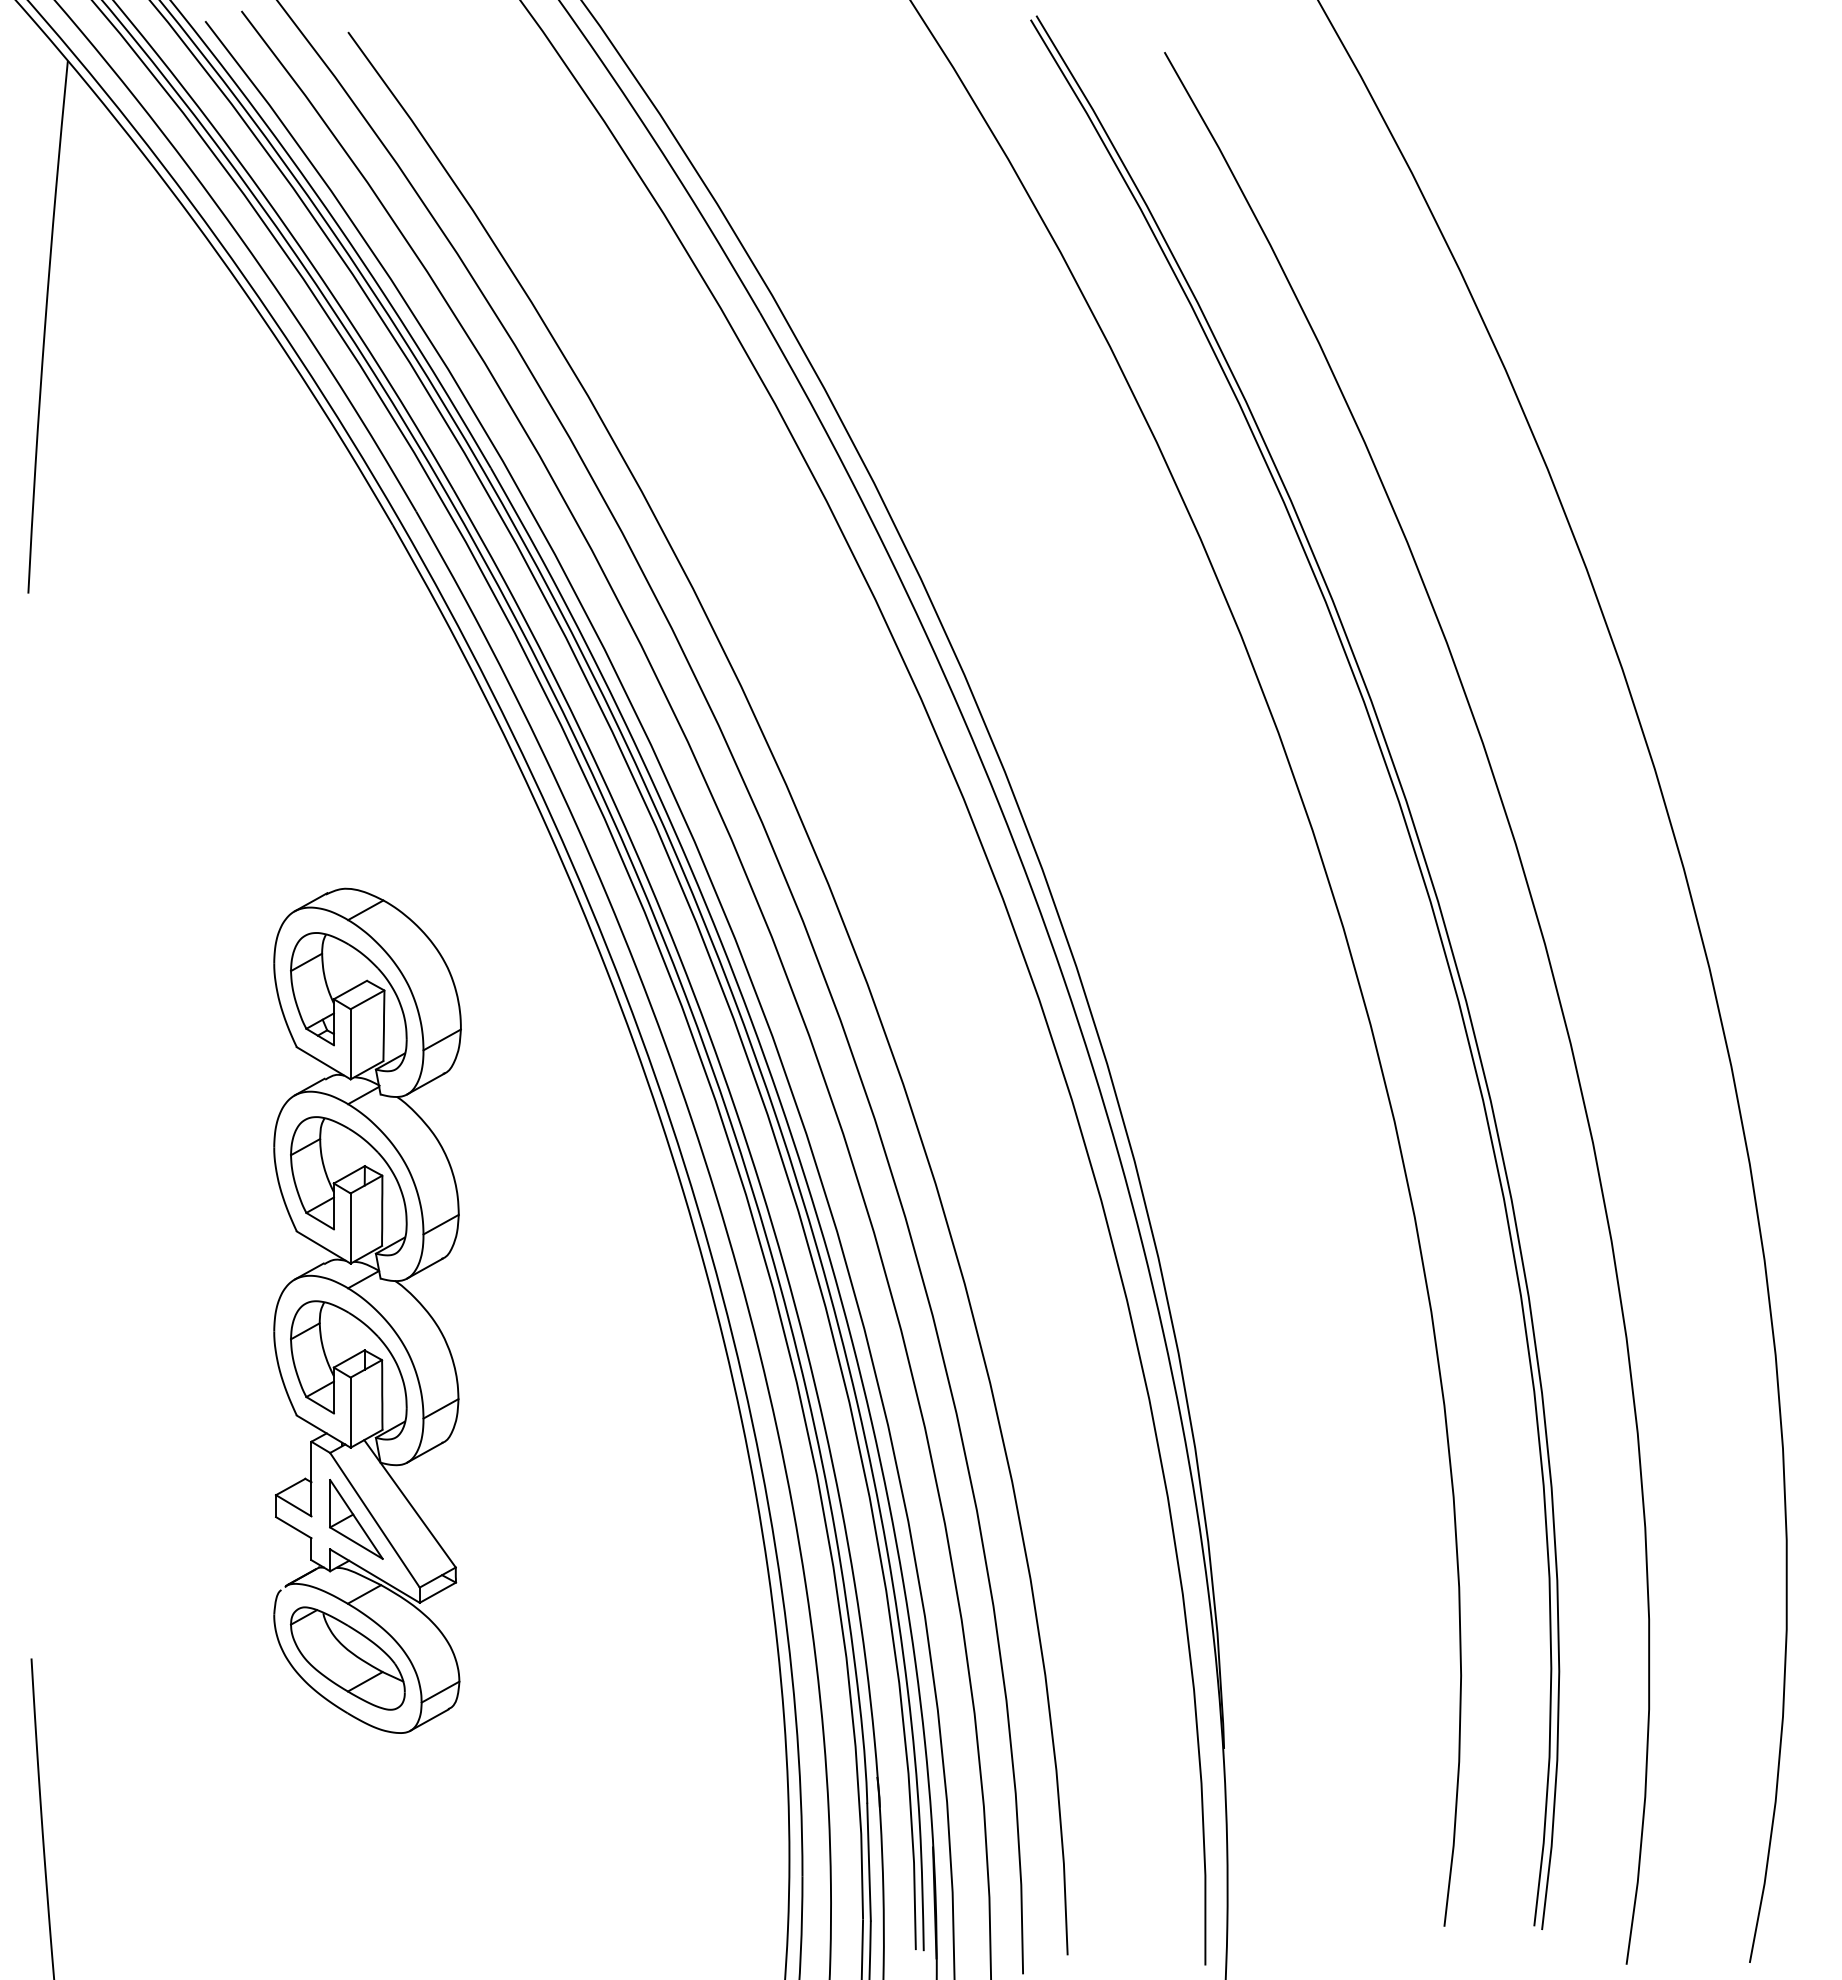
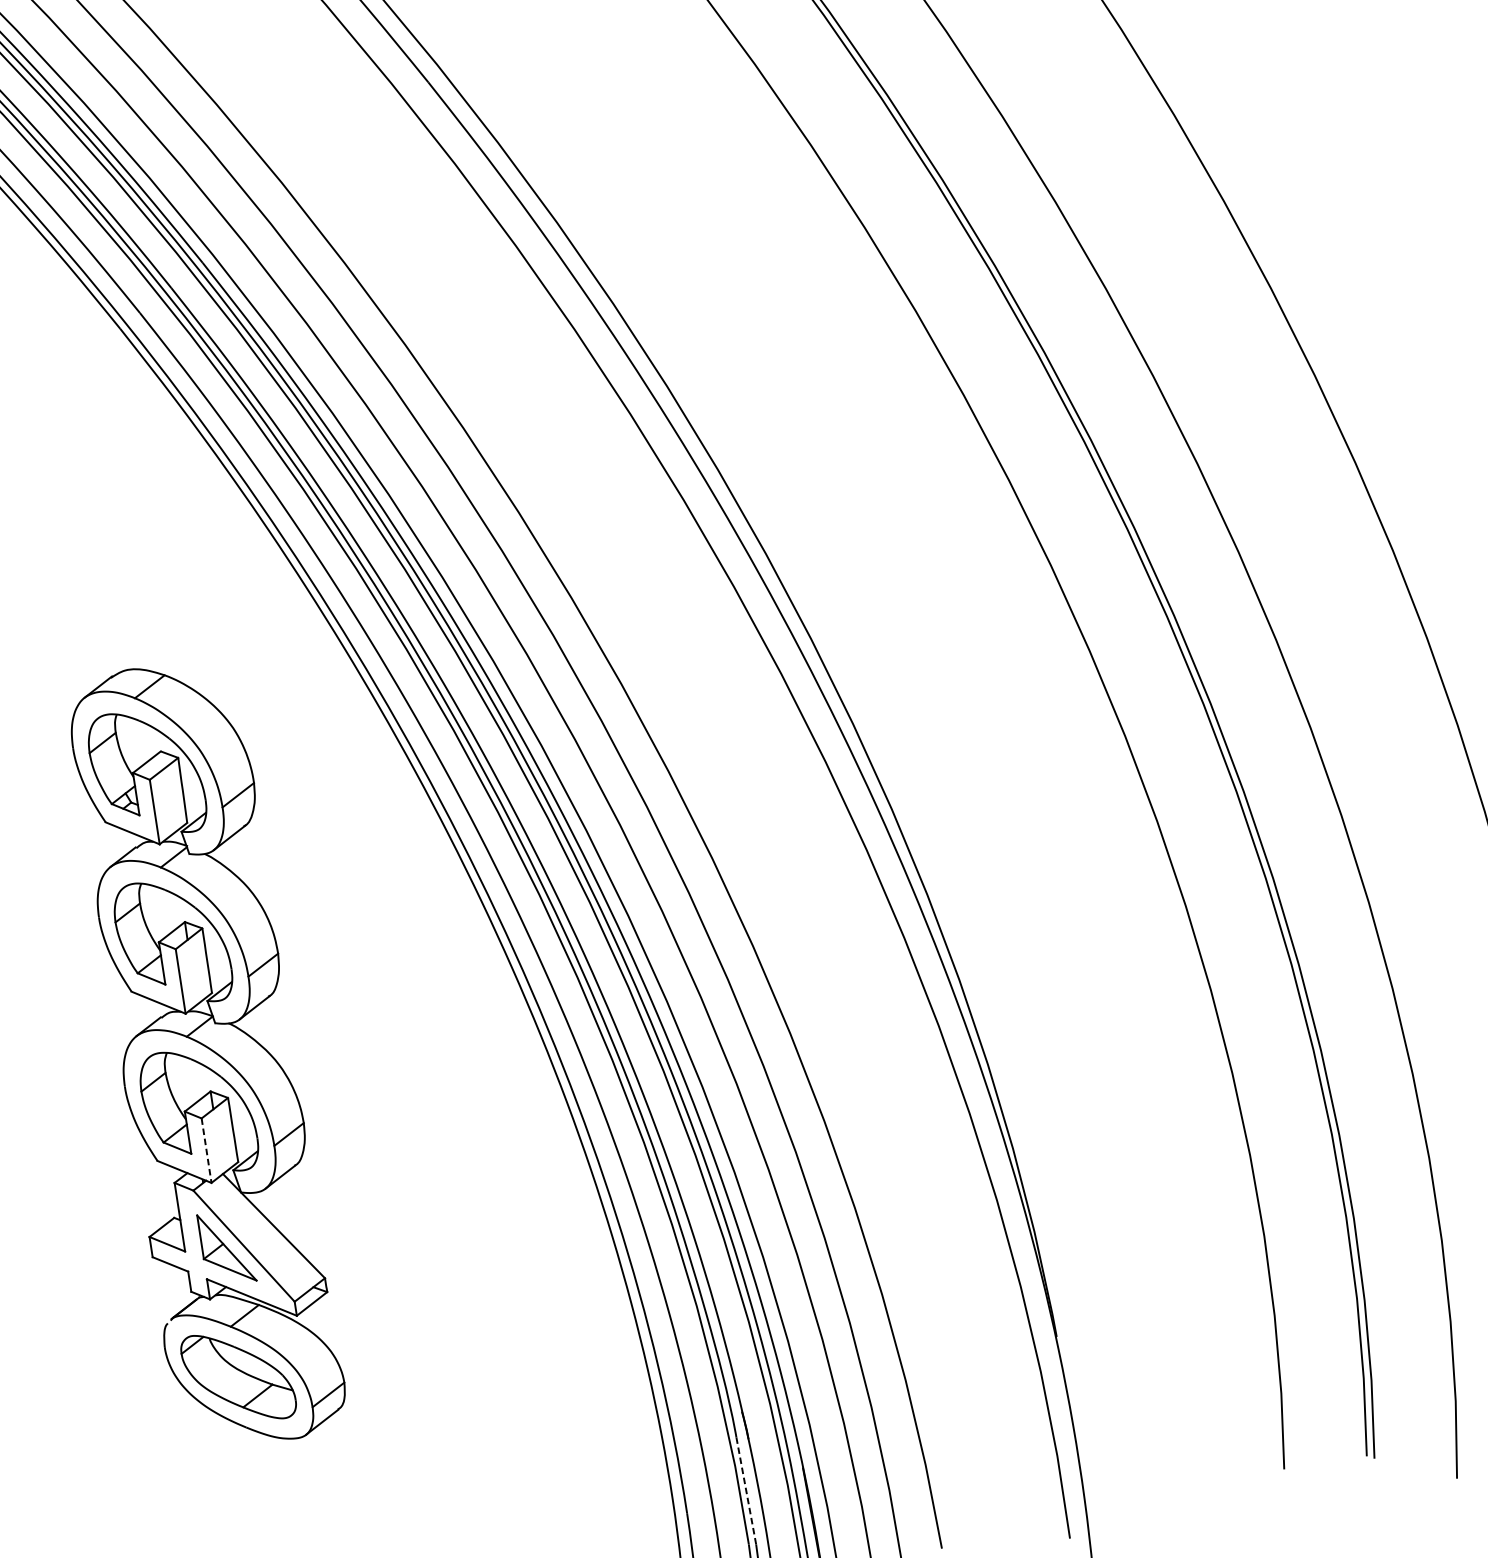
line: (350, 1413) -> (206, 1151), solid -> dashed
line: (869, 1862) -> (746, 1491), solid -> dashed

